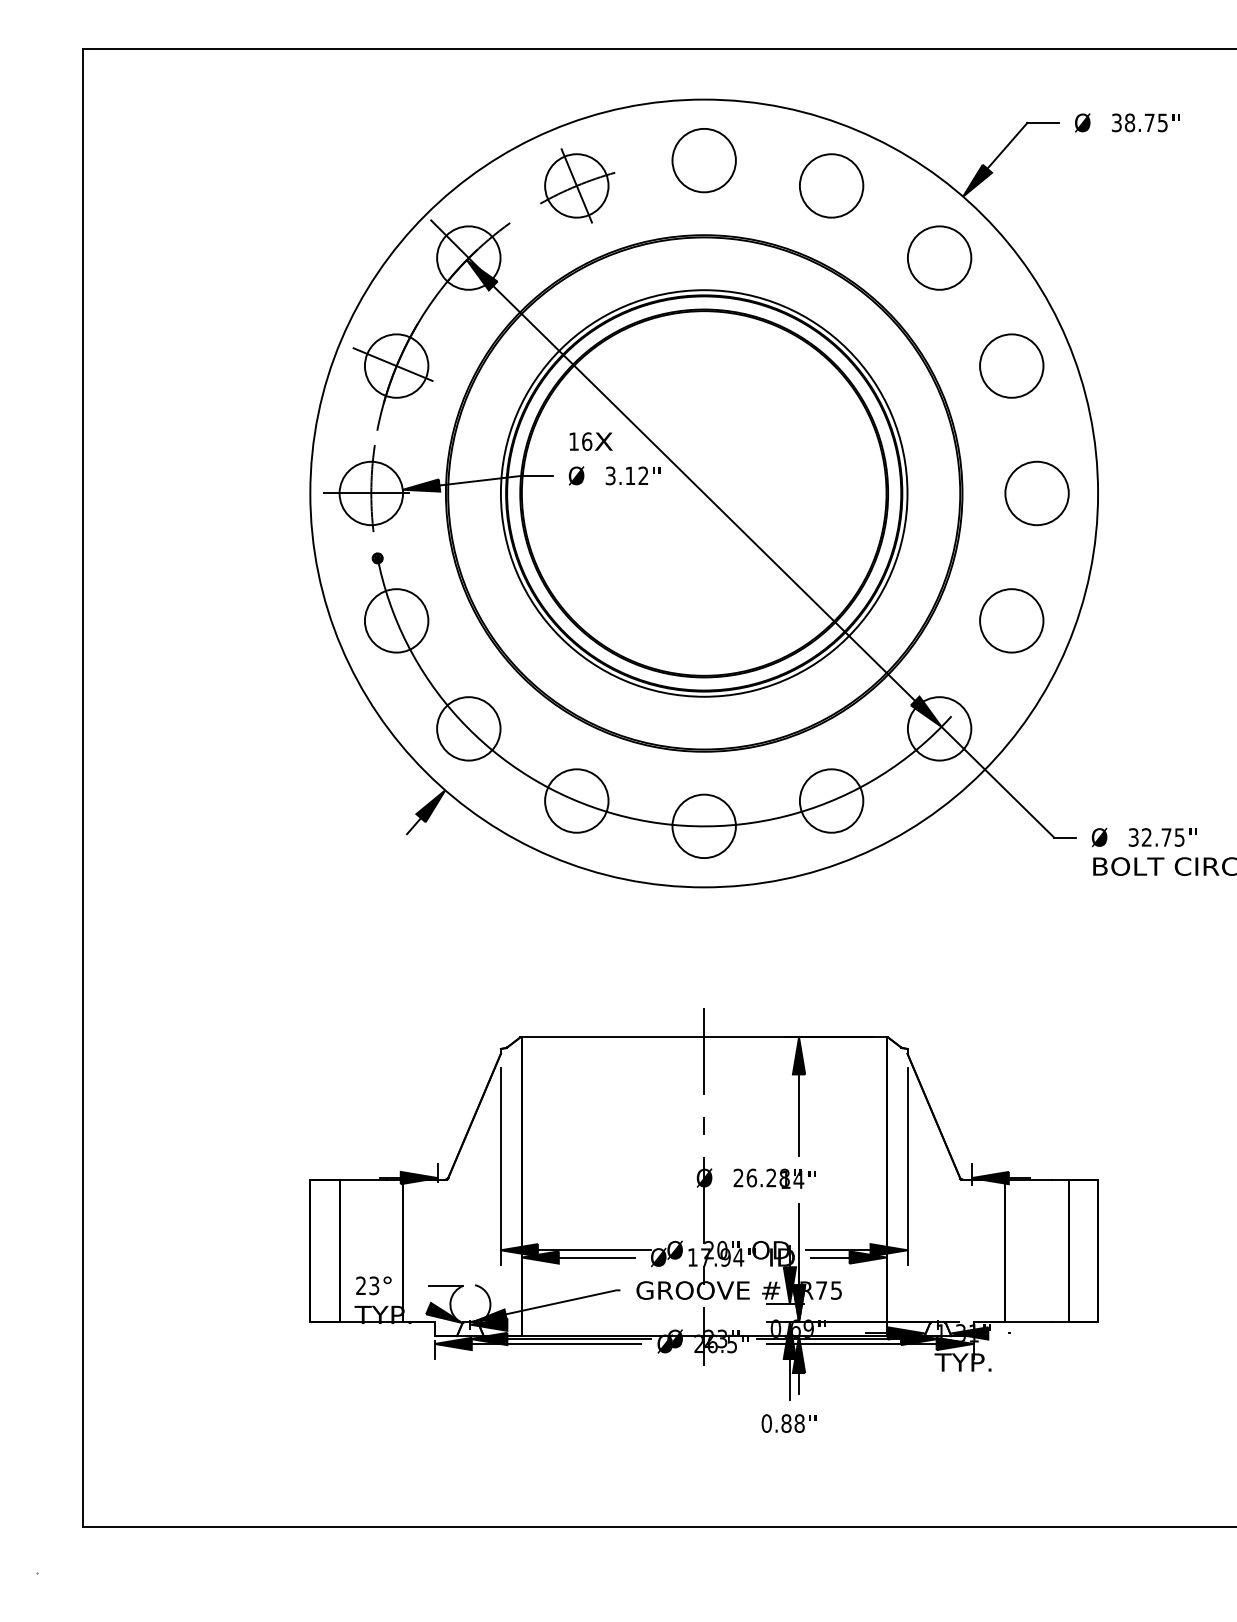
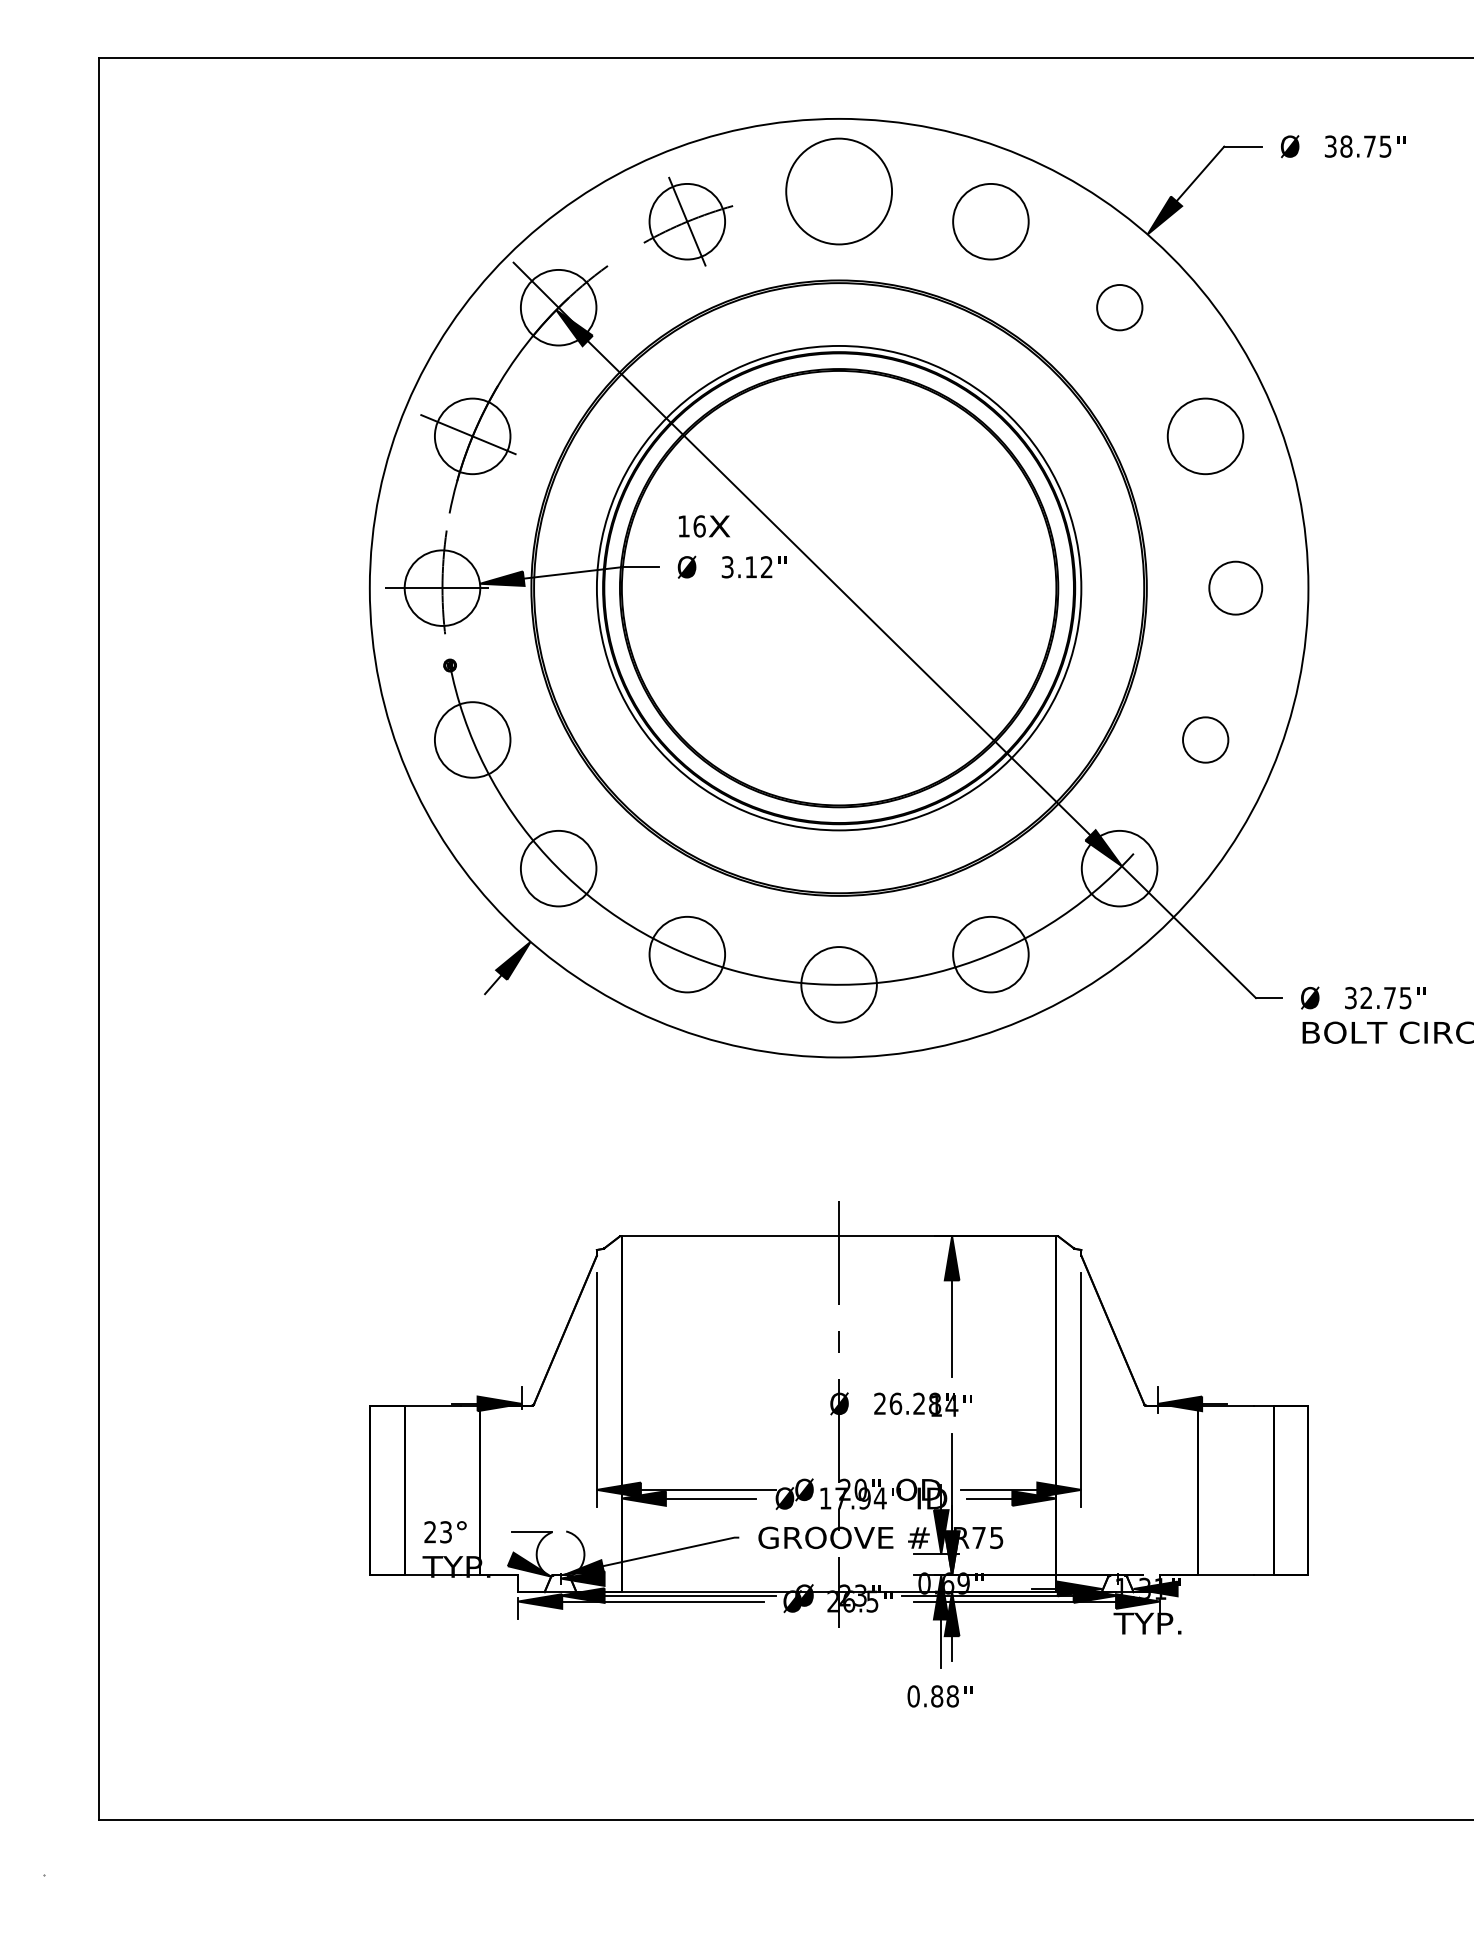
circle: (703, 160) -> (838, 191), size x1.4
circle: (939, 257) -> (1119, 307), size x0.6
circle: (1036, 493) -> (1235, 588), size x0.7
circle: (1011, 620) -> (1205, 739), size x0.6

